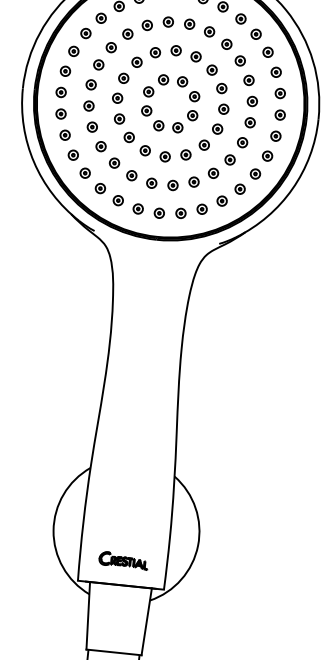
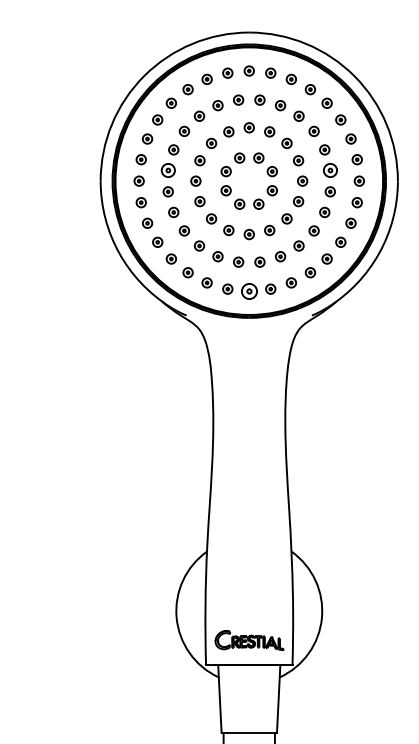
part: (90, 84) -> (167, 170), size x1.4
part: (251, 101) -> (329, 170), size x1.4
part: (158, 212) -> (248, 290), size x1.6
part: (123, 560) -> (249, 640), size x1.4

